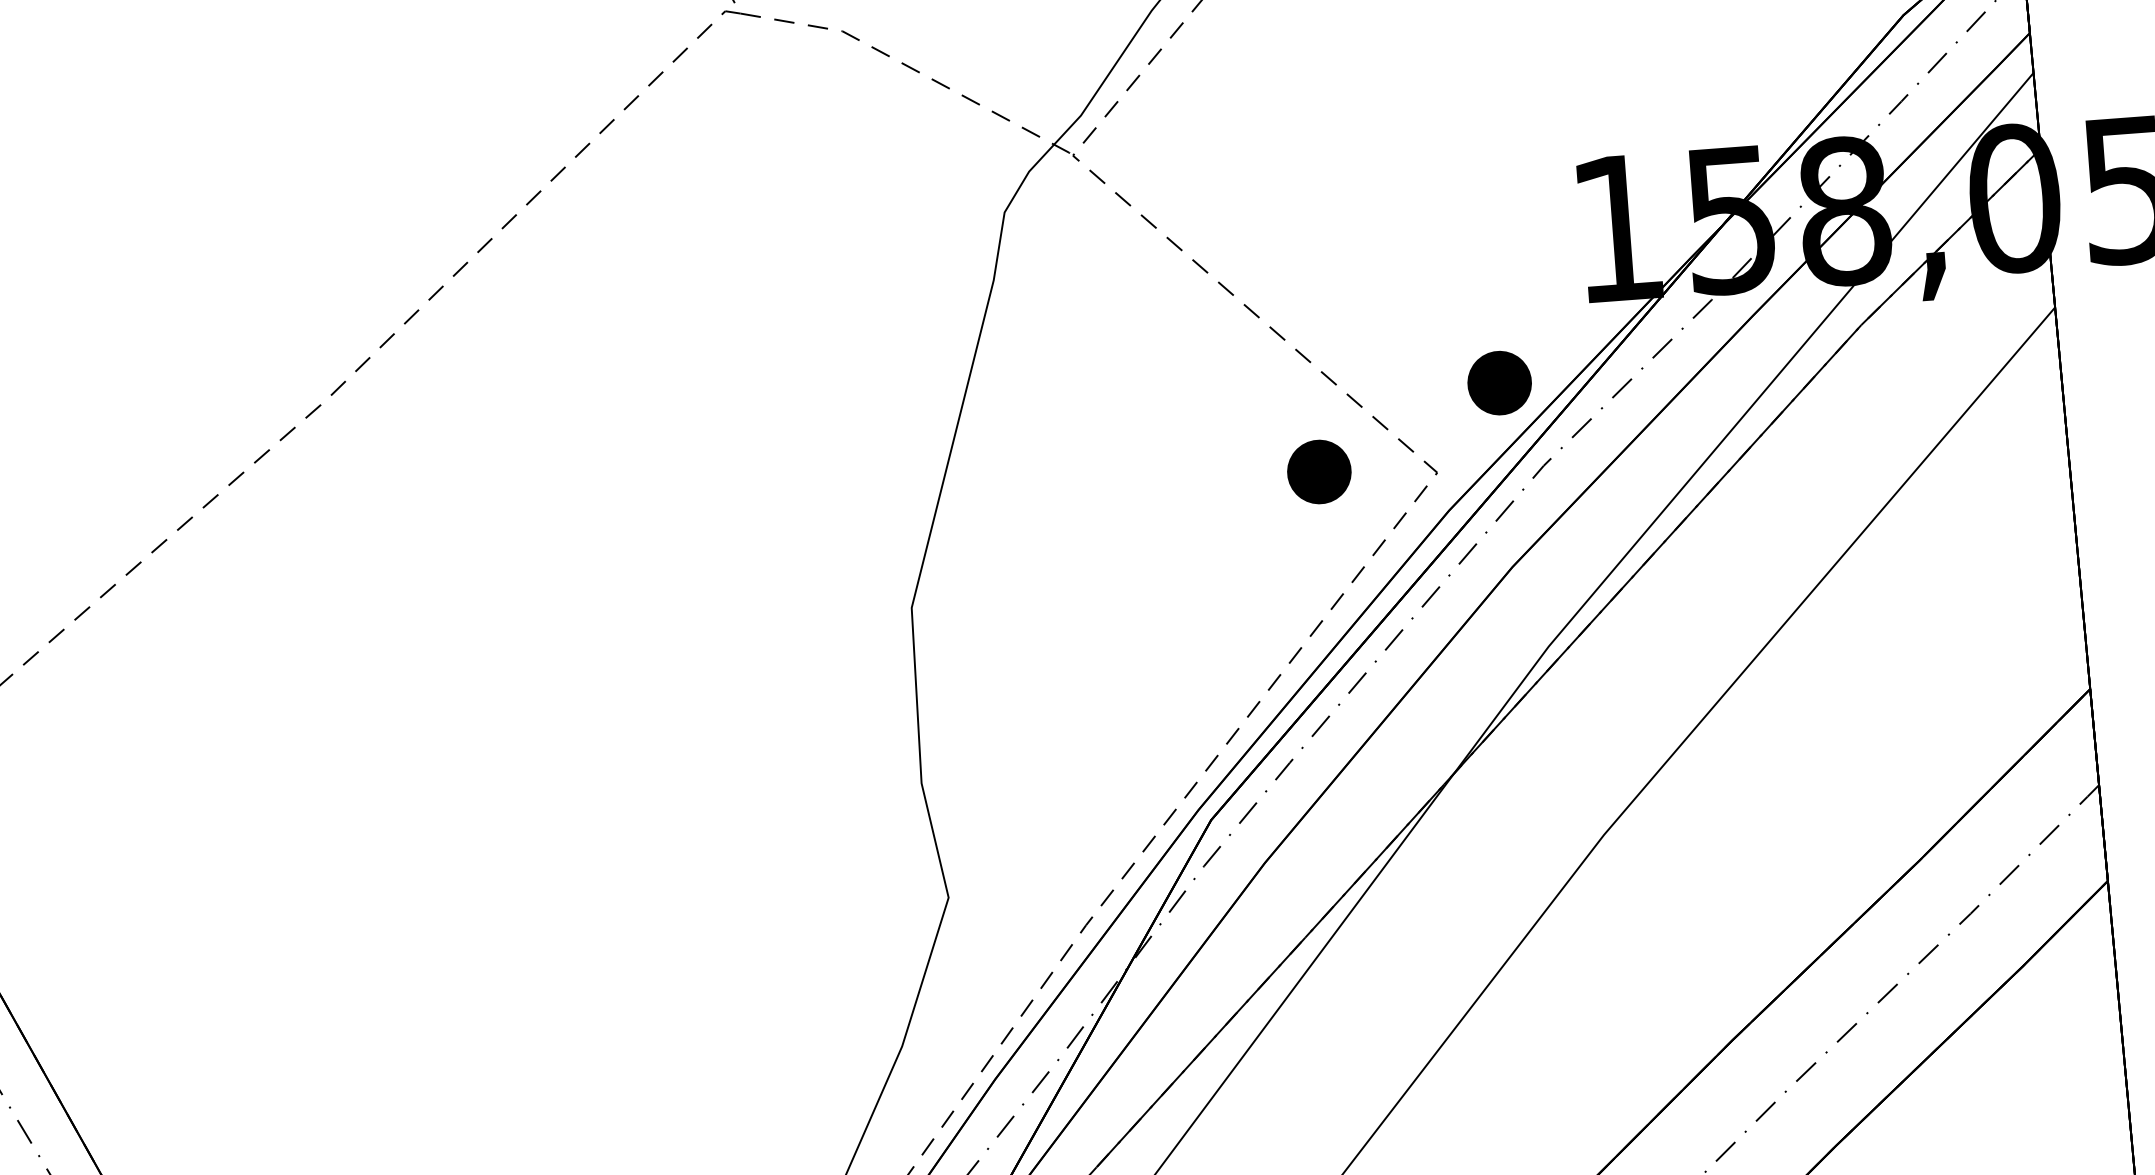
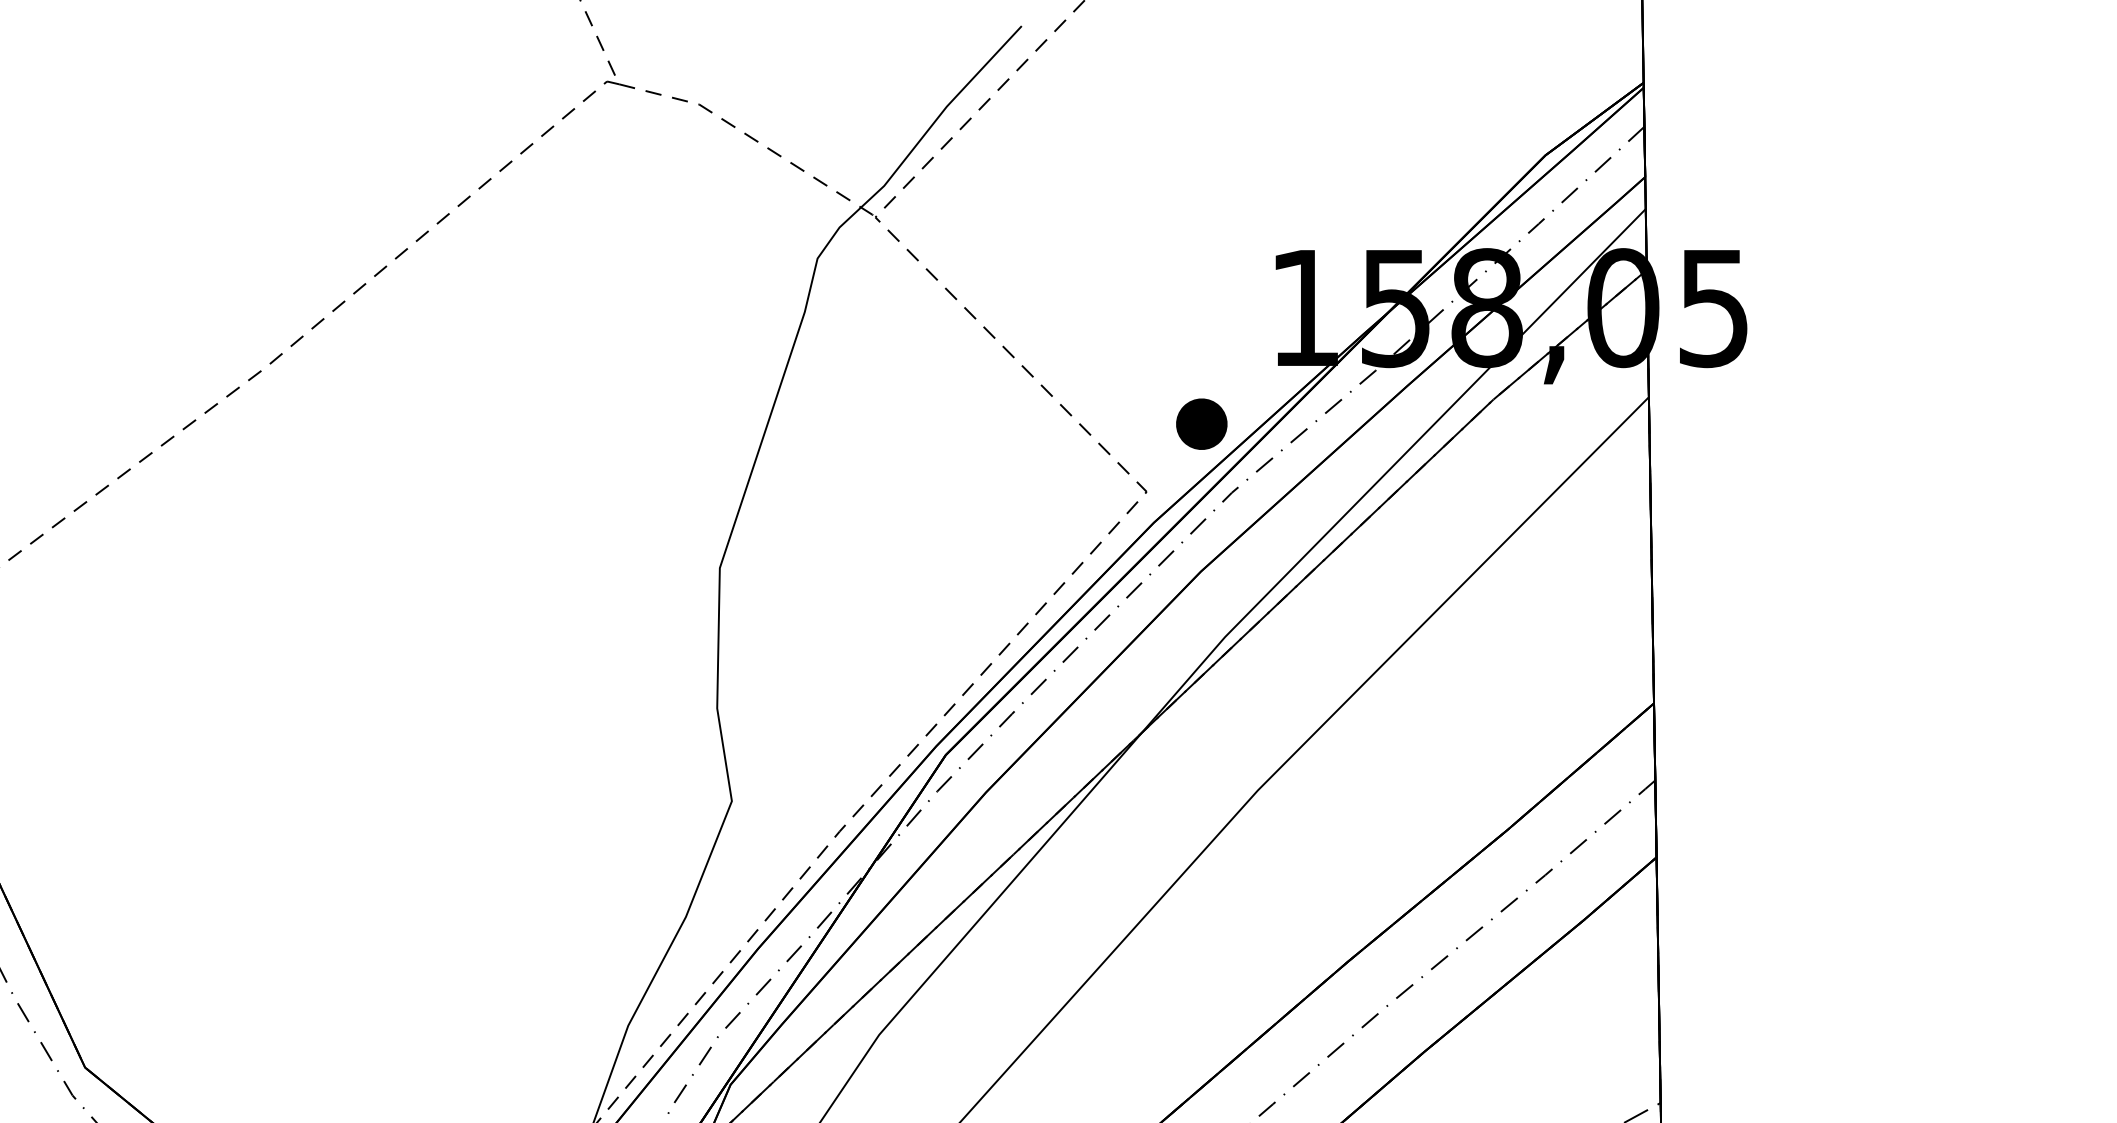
part: (1318, 471) -> (1052, 483), removed

